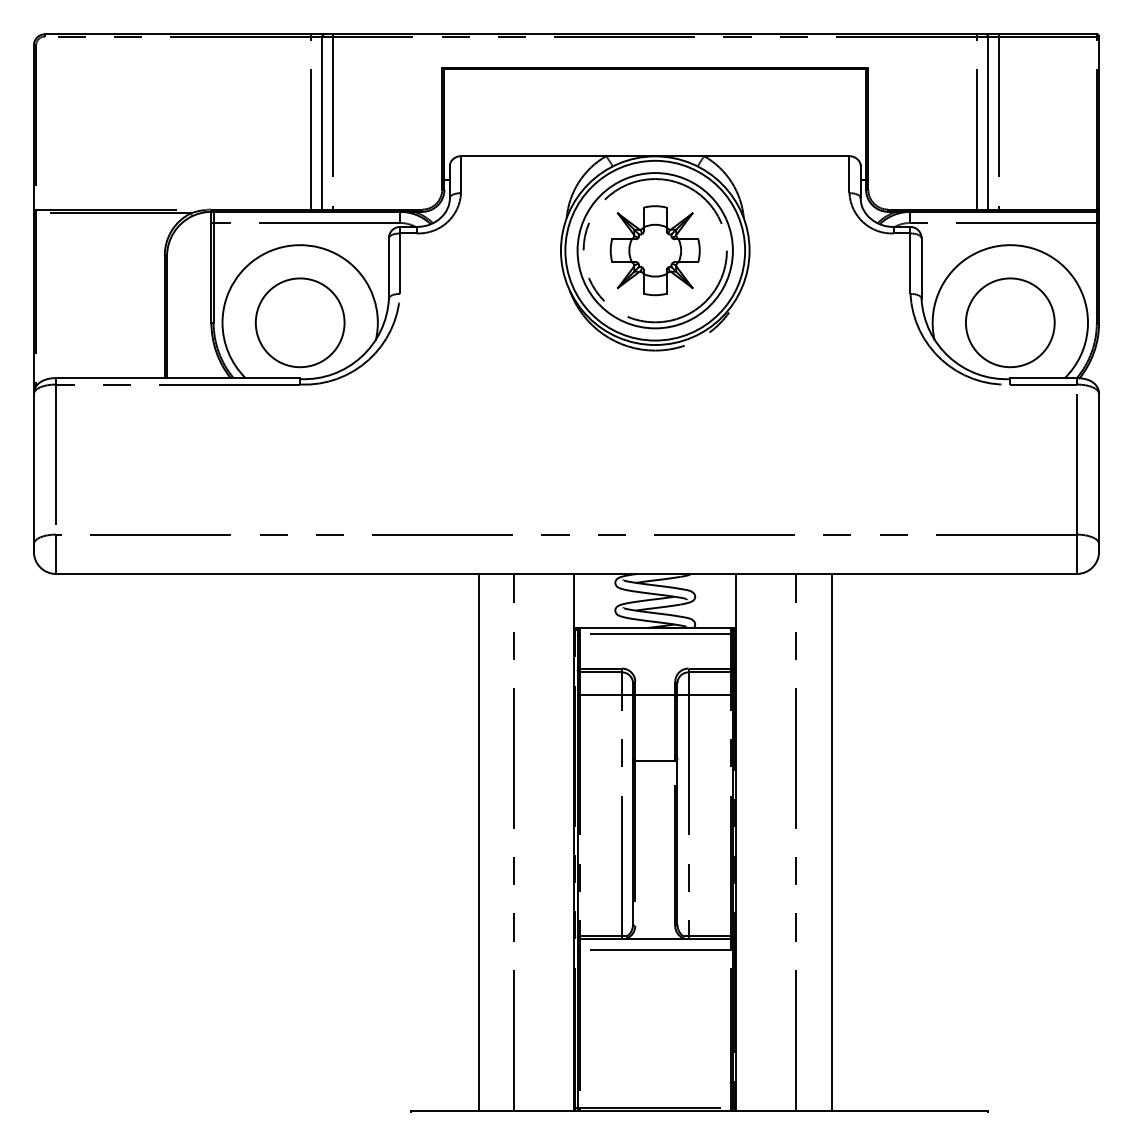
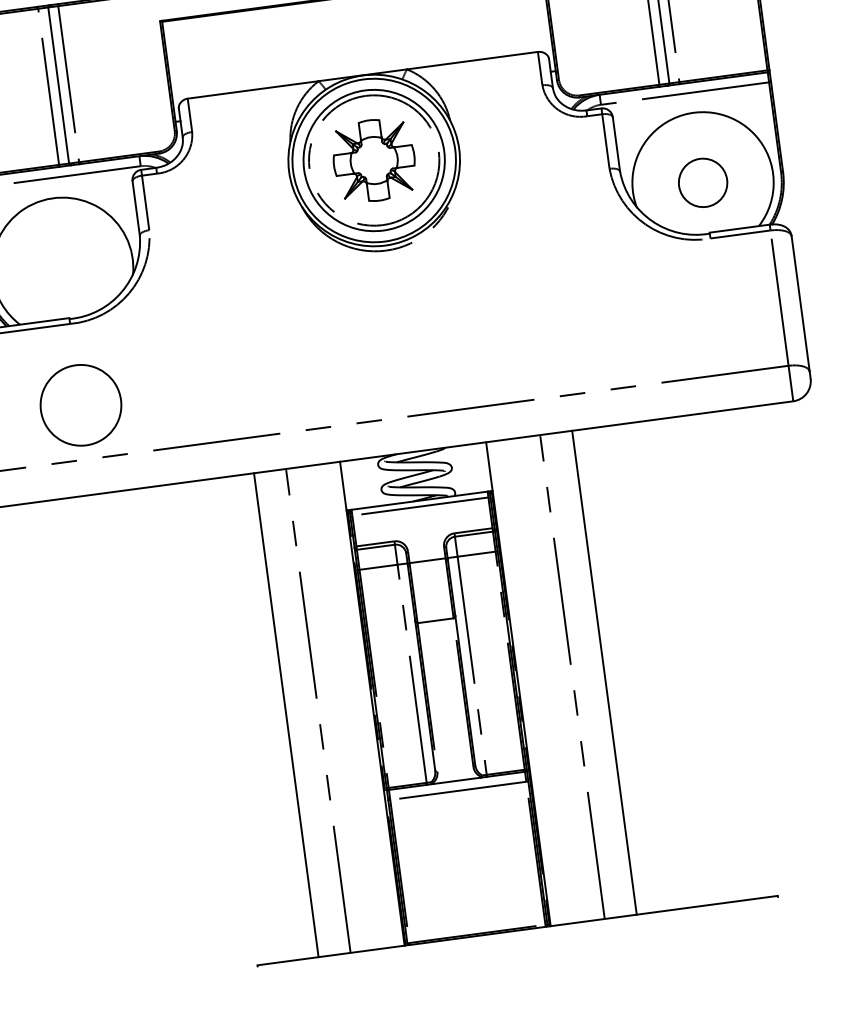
circle: (299, 322) -> (80, 405), moved
circle: (1010, 322) -> (703, 182), size x0.6

